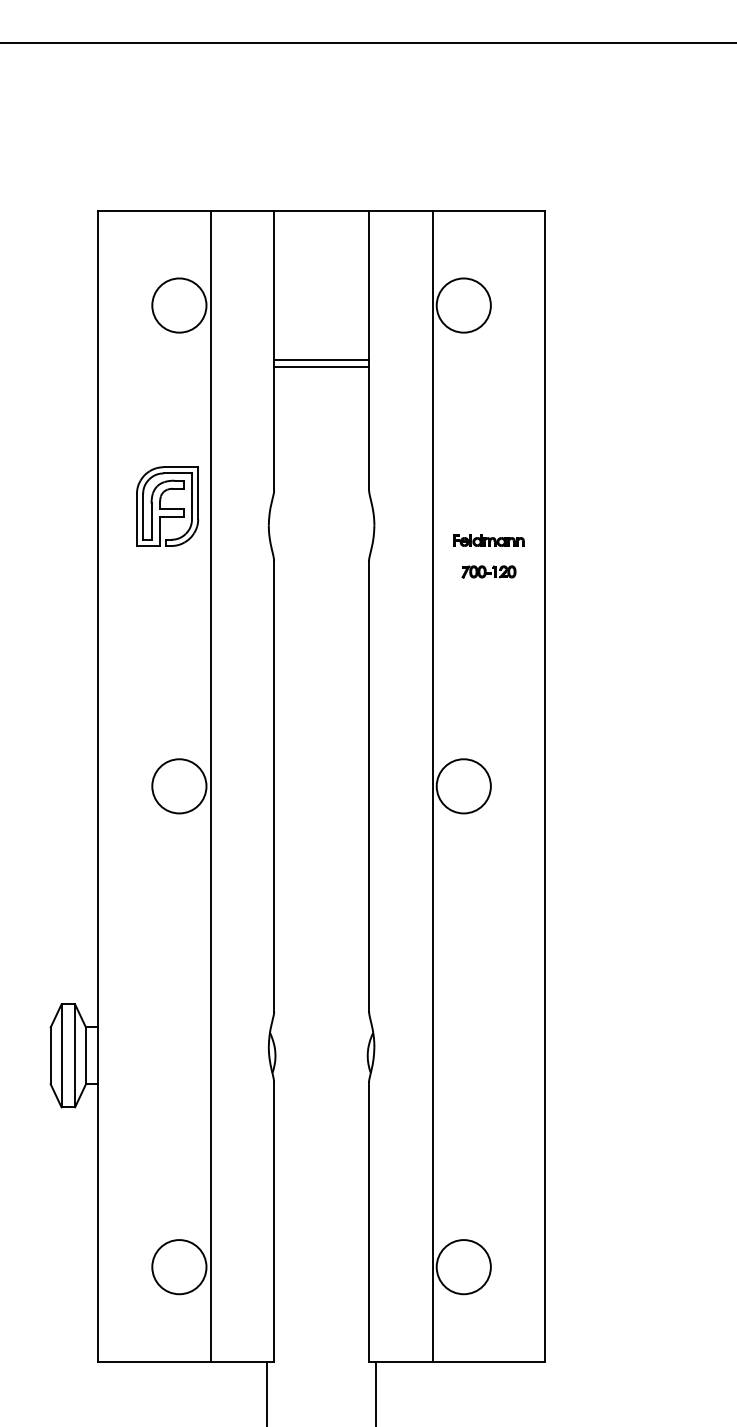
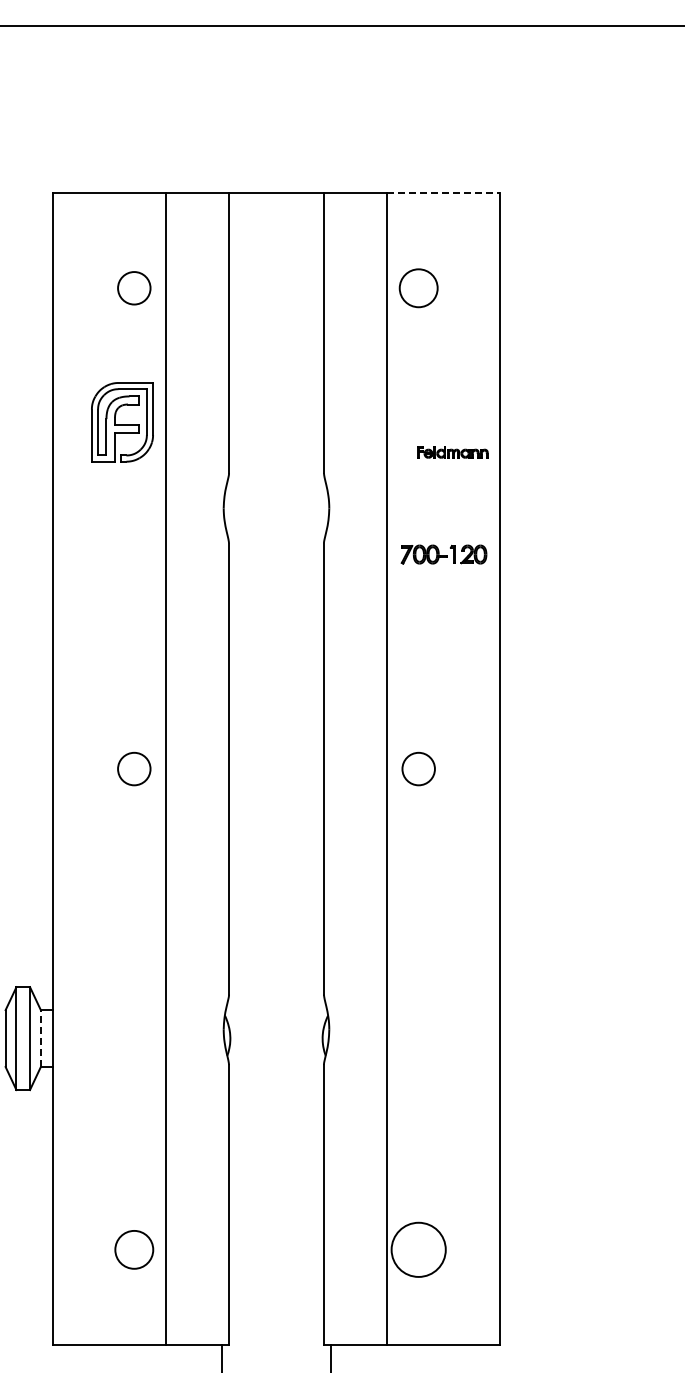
line: (489, 210) -> (444, 193), solid -> dashed
circle: (179, 305) -> (134, 288), size x0.6
circle: (463, 305) -> (418, 288), size x0.7
line: (321, 359) -> (276, 342), removed
line: (321, 366) -> (276, 349), removed
part: (167, 506) -> (122, 422), moved
part: (488, 540) -> (452, 452), moved
part: (488, 571) -> (443, 554), size x1.6
circle: (179, 786) -> (134, 769), size x0.6
circle: (463, 786) -> (418, 769), size x0.6
line: (85, 1055) -> (40, 1038), solid -> dashed
circle: (179, 1267) -> (134, 1250), size x0.7

